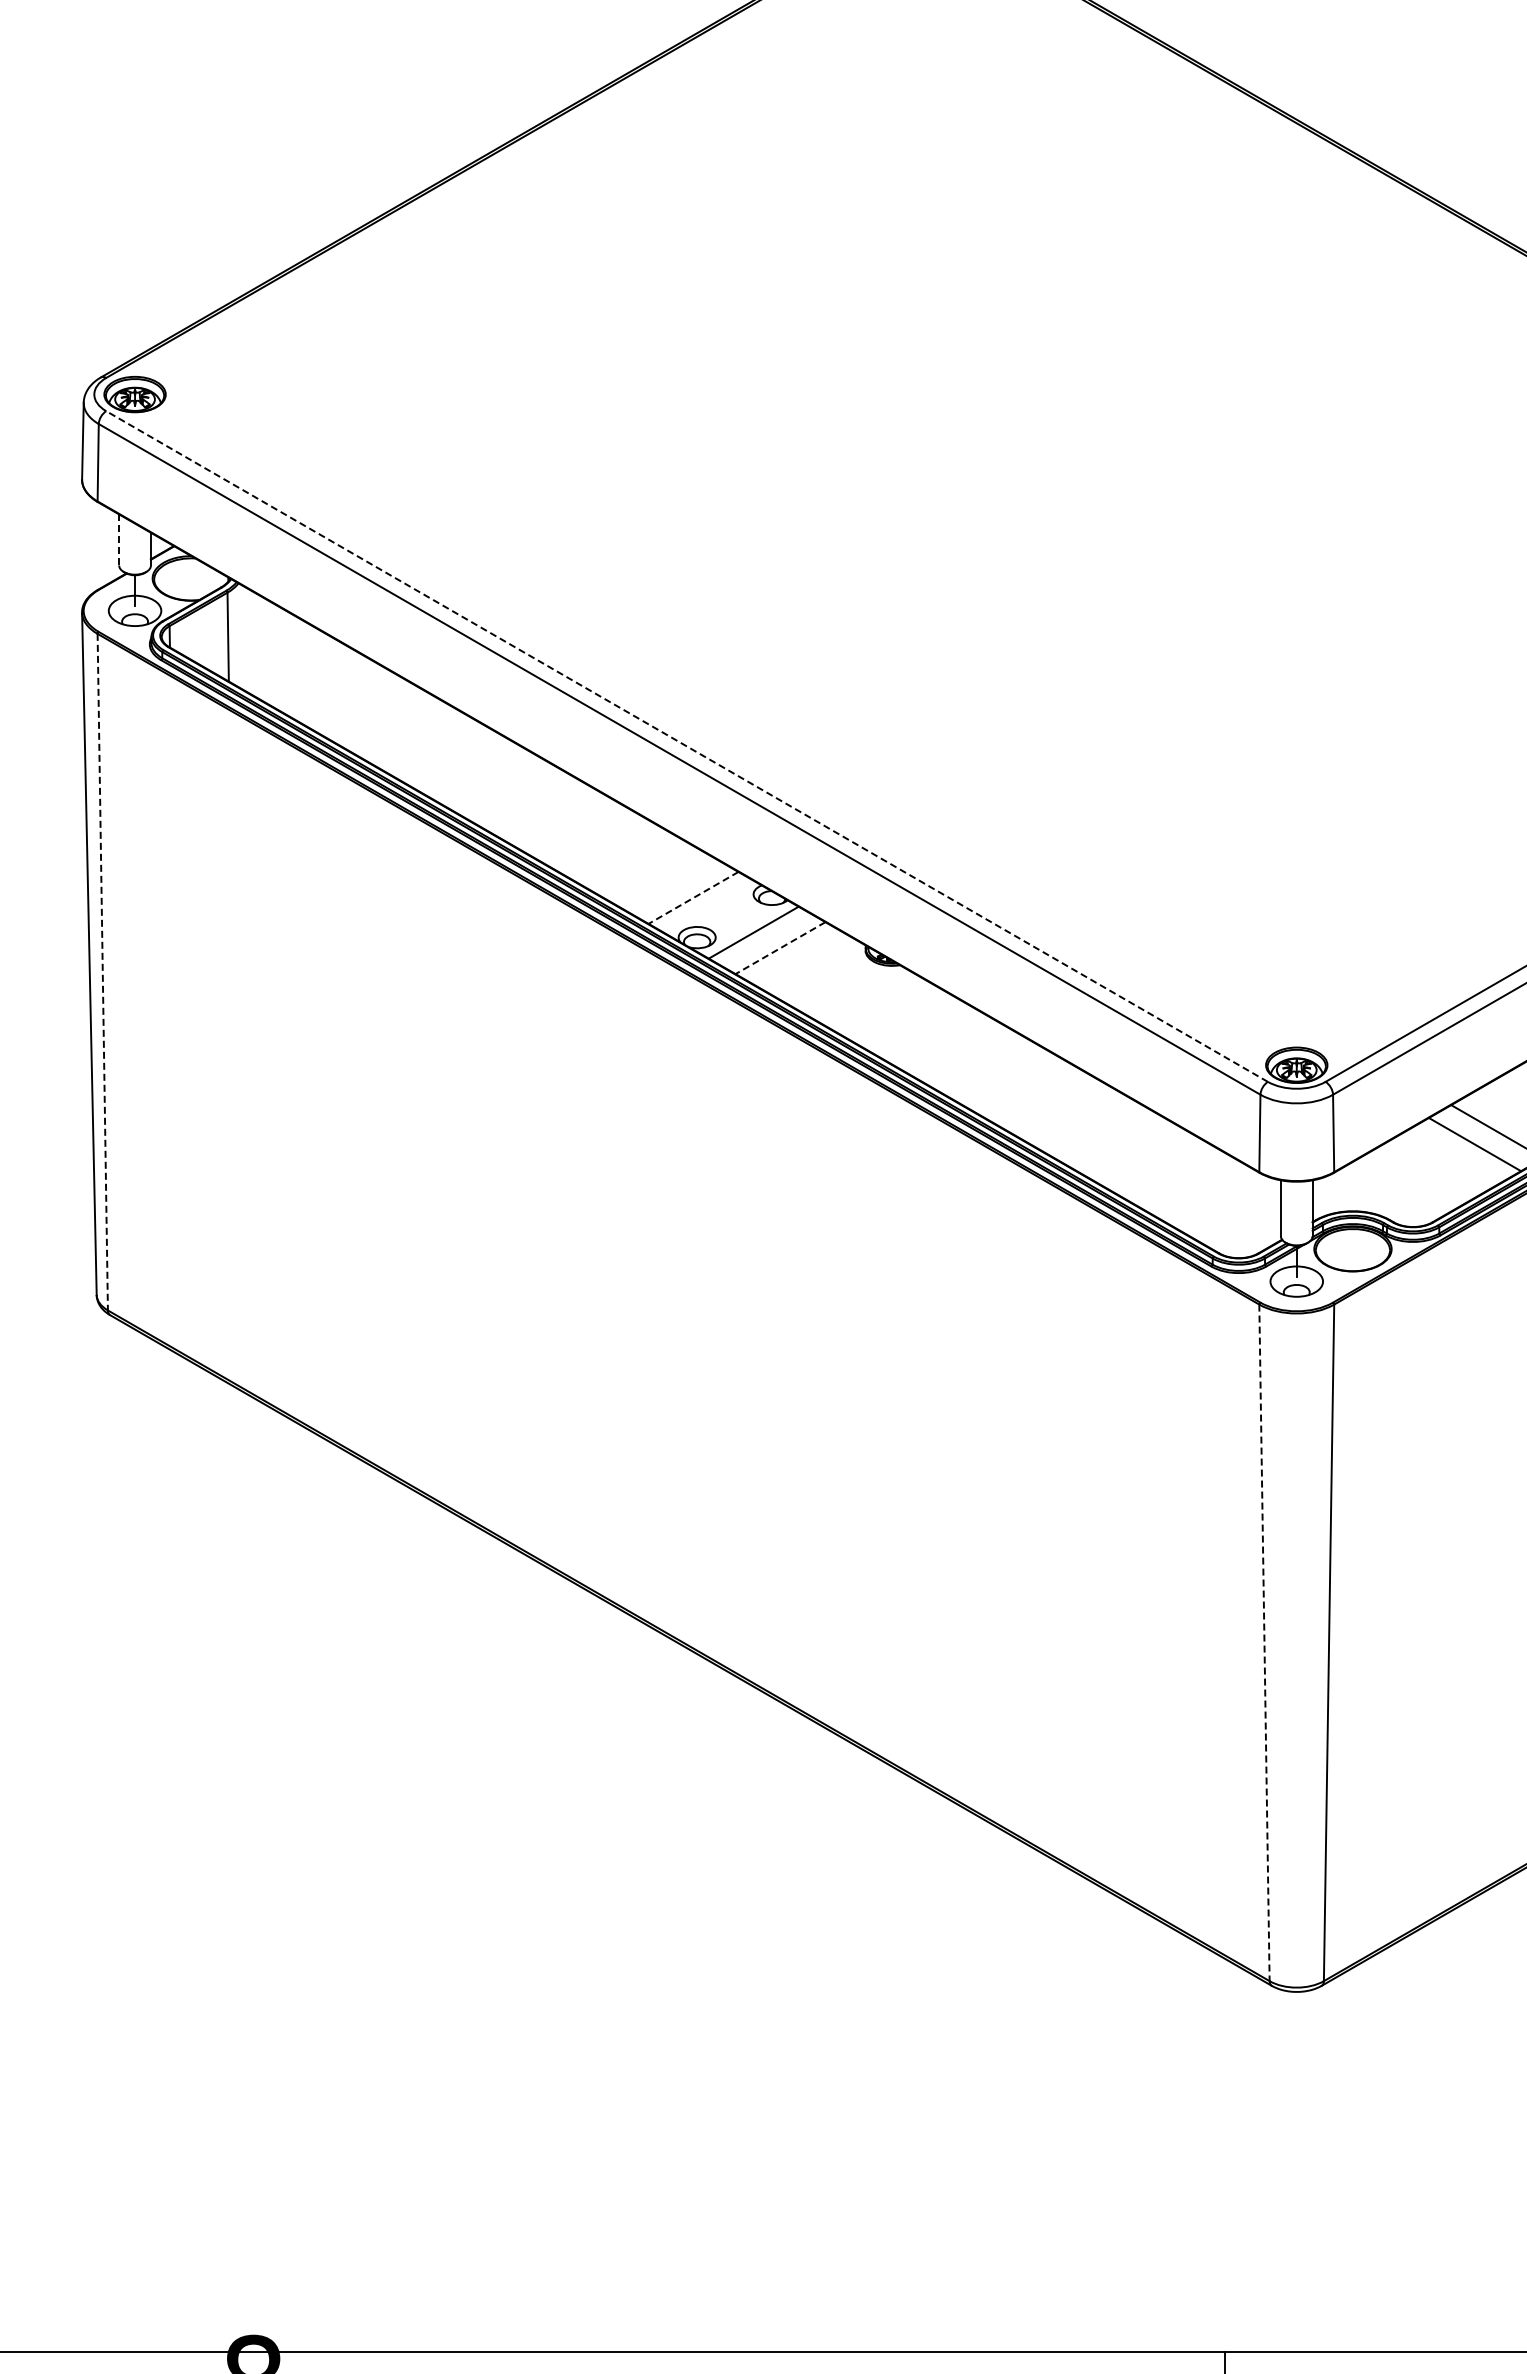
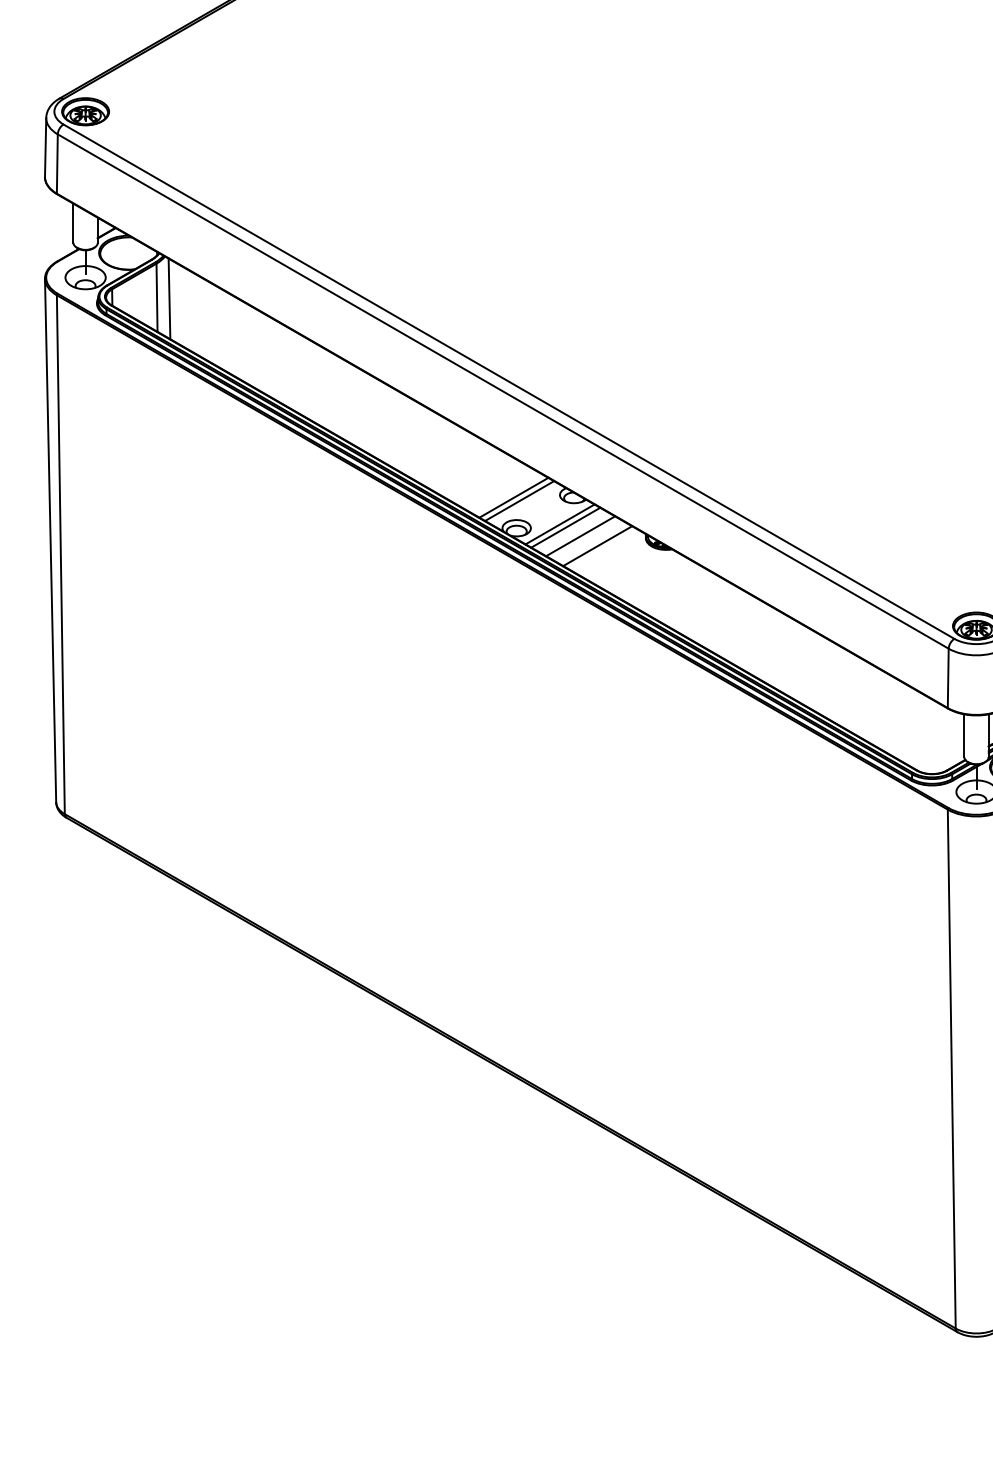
line: (119, 539) -> (73, 222), dashed -> solid
line: (244, 638) -> (169, 298), added
line: (687, 746) -> (509, 381), dashed -> solid
line: (693, 897) -> (513, 497), dashed -> solid
line: (700, 902) -> (519, 501), added
line: (761, 936) -> (566, 527), added
line: (780, 948) -> (580, 536), dashed -> solid
line: (802, 960) -> (597, 545), added
line: (102, 972) -> (60, 554), dashed -> solid
line: (1264, 1643) -> (951, 1069), dashed -> solid

